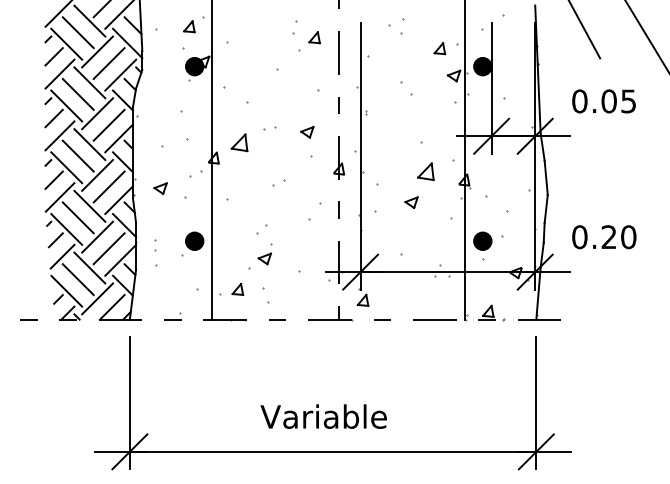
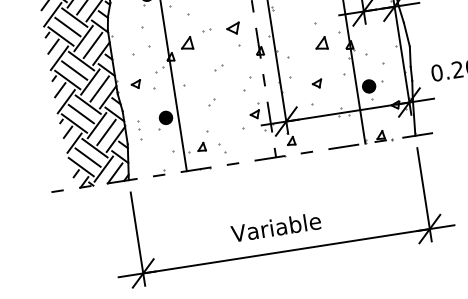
part: (307, 132) -> (233, 28), size x1.4
part: (411, 202) -> (317, 83), moved
part: (264, 254) -> (254, 111), moved

